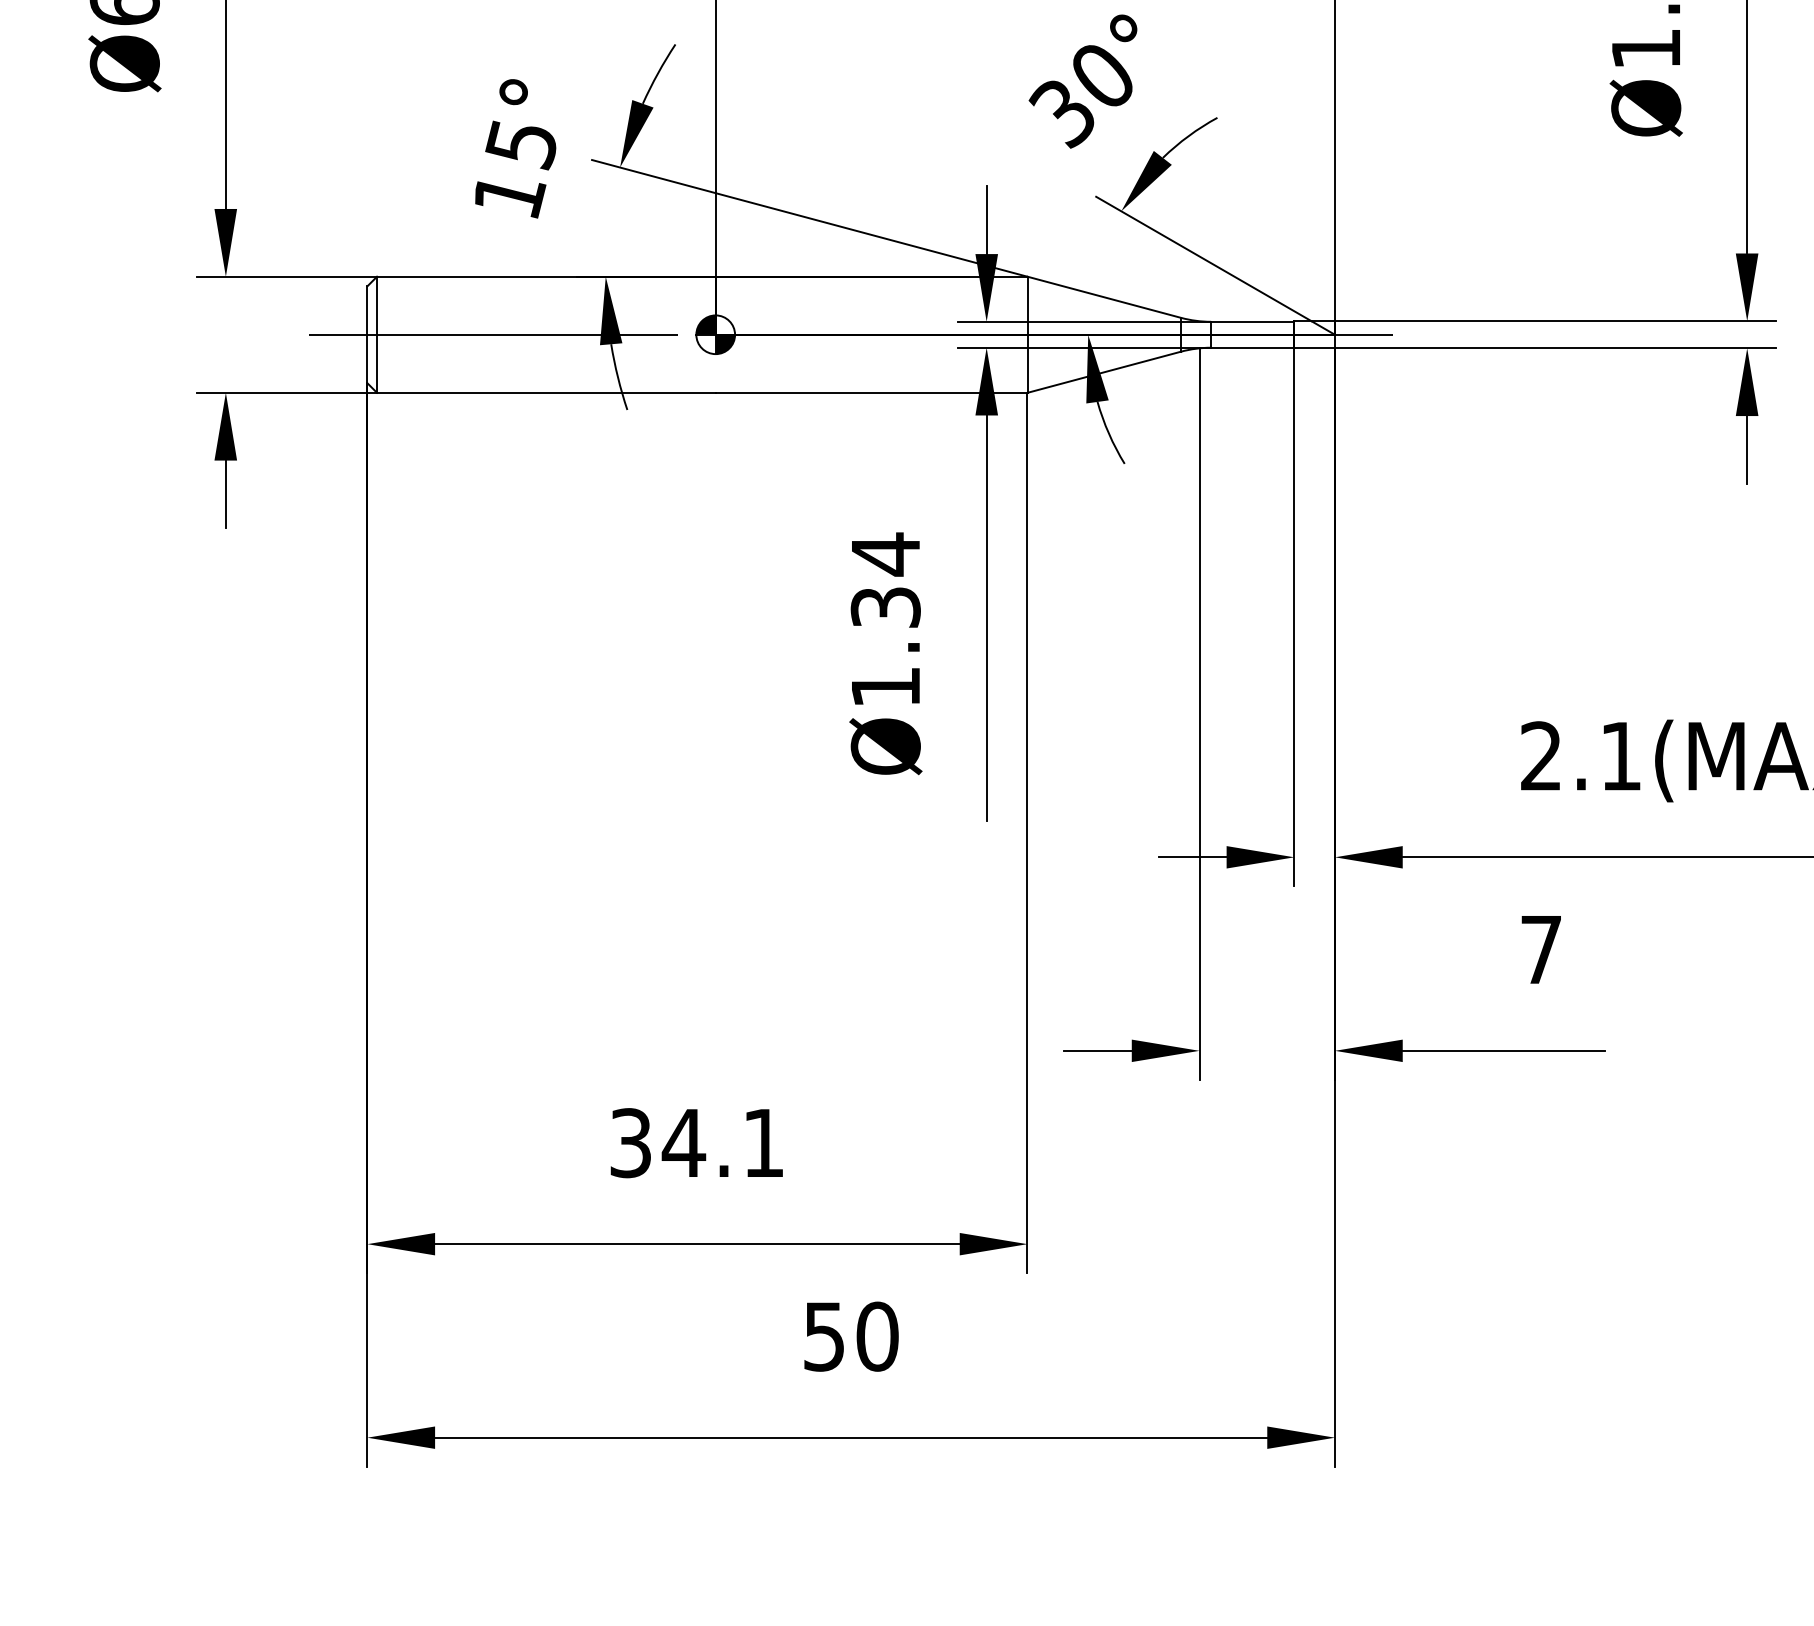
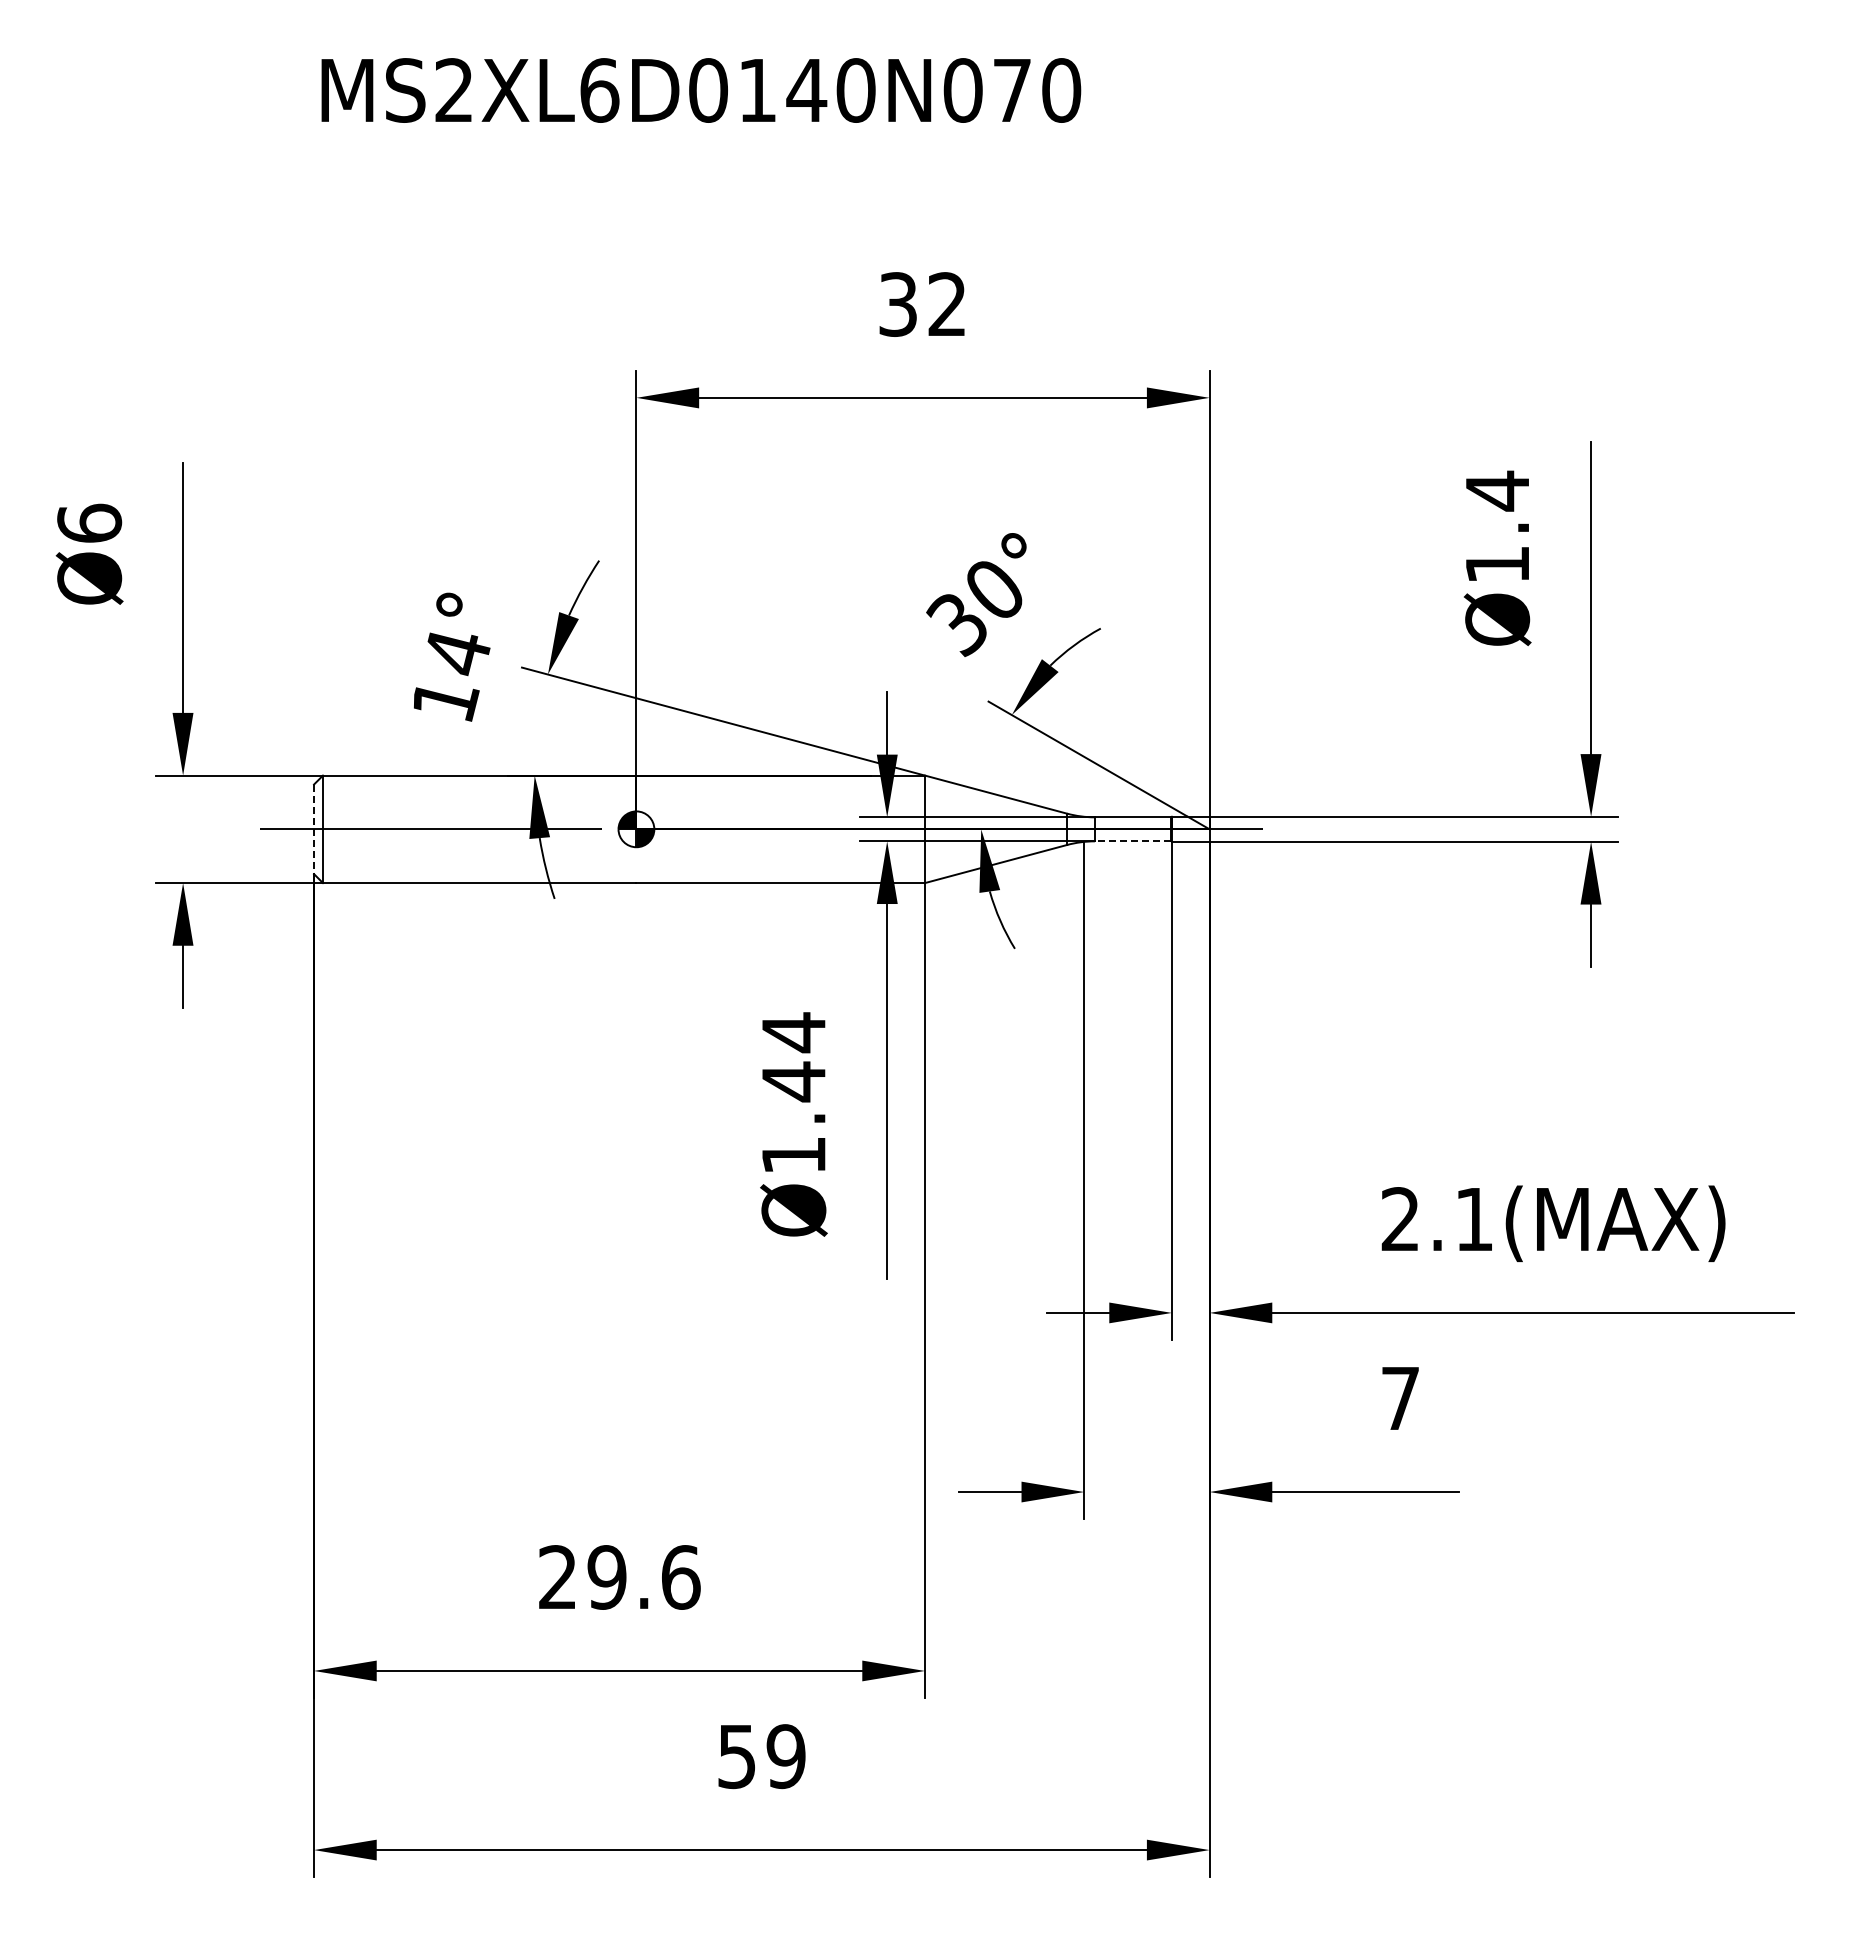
text: (521, 145) -> (456, 654), 15° -> 14°
line: (367, 334) -> (314, 829), solid -> dashed
line: (1251, 347) -> (1132, 841), solid -> dashed
text: (885, 607) -> (793, 1081), Ø1.34 -> Ø1.44
text: (697, 1143) -> (619, 1577), 34.1 -> 29.6
text: (876, 1336) -> (785, 1756), 50 -> 59

